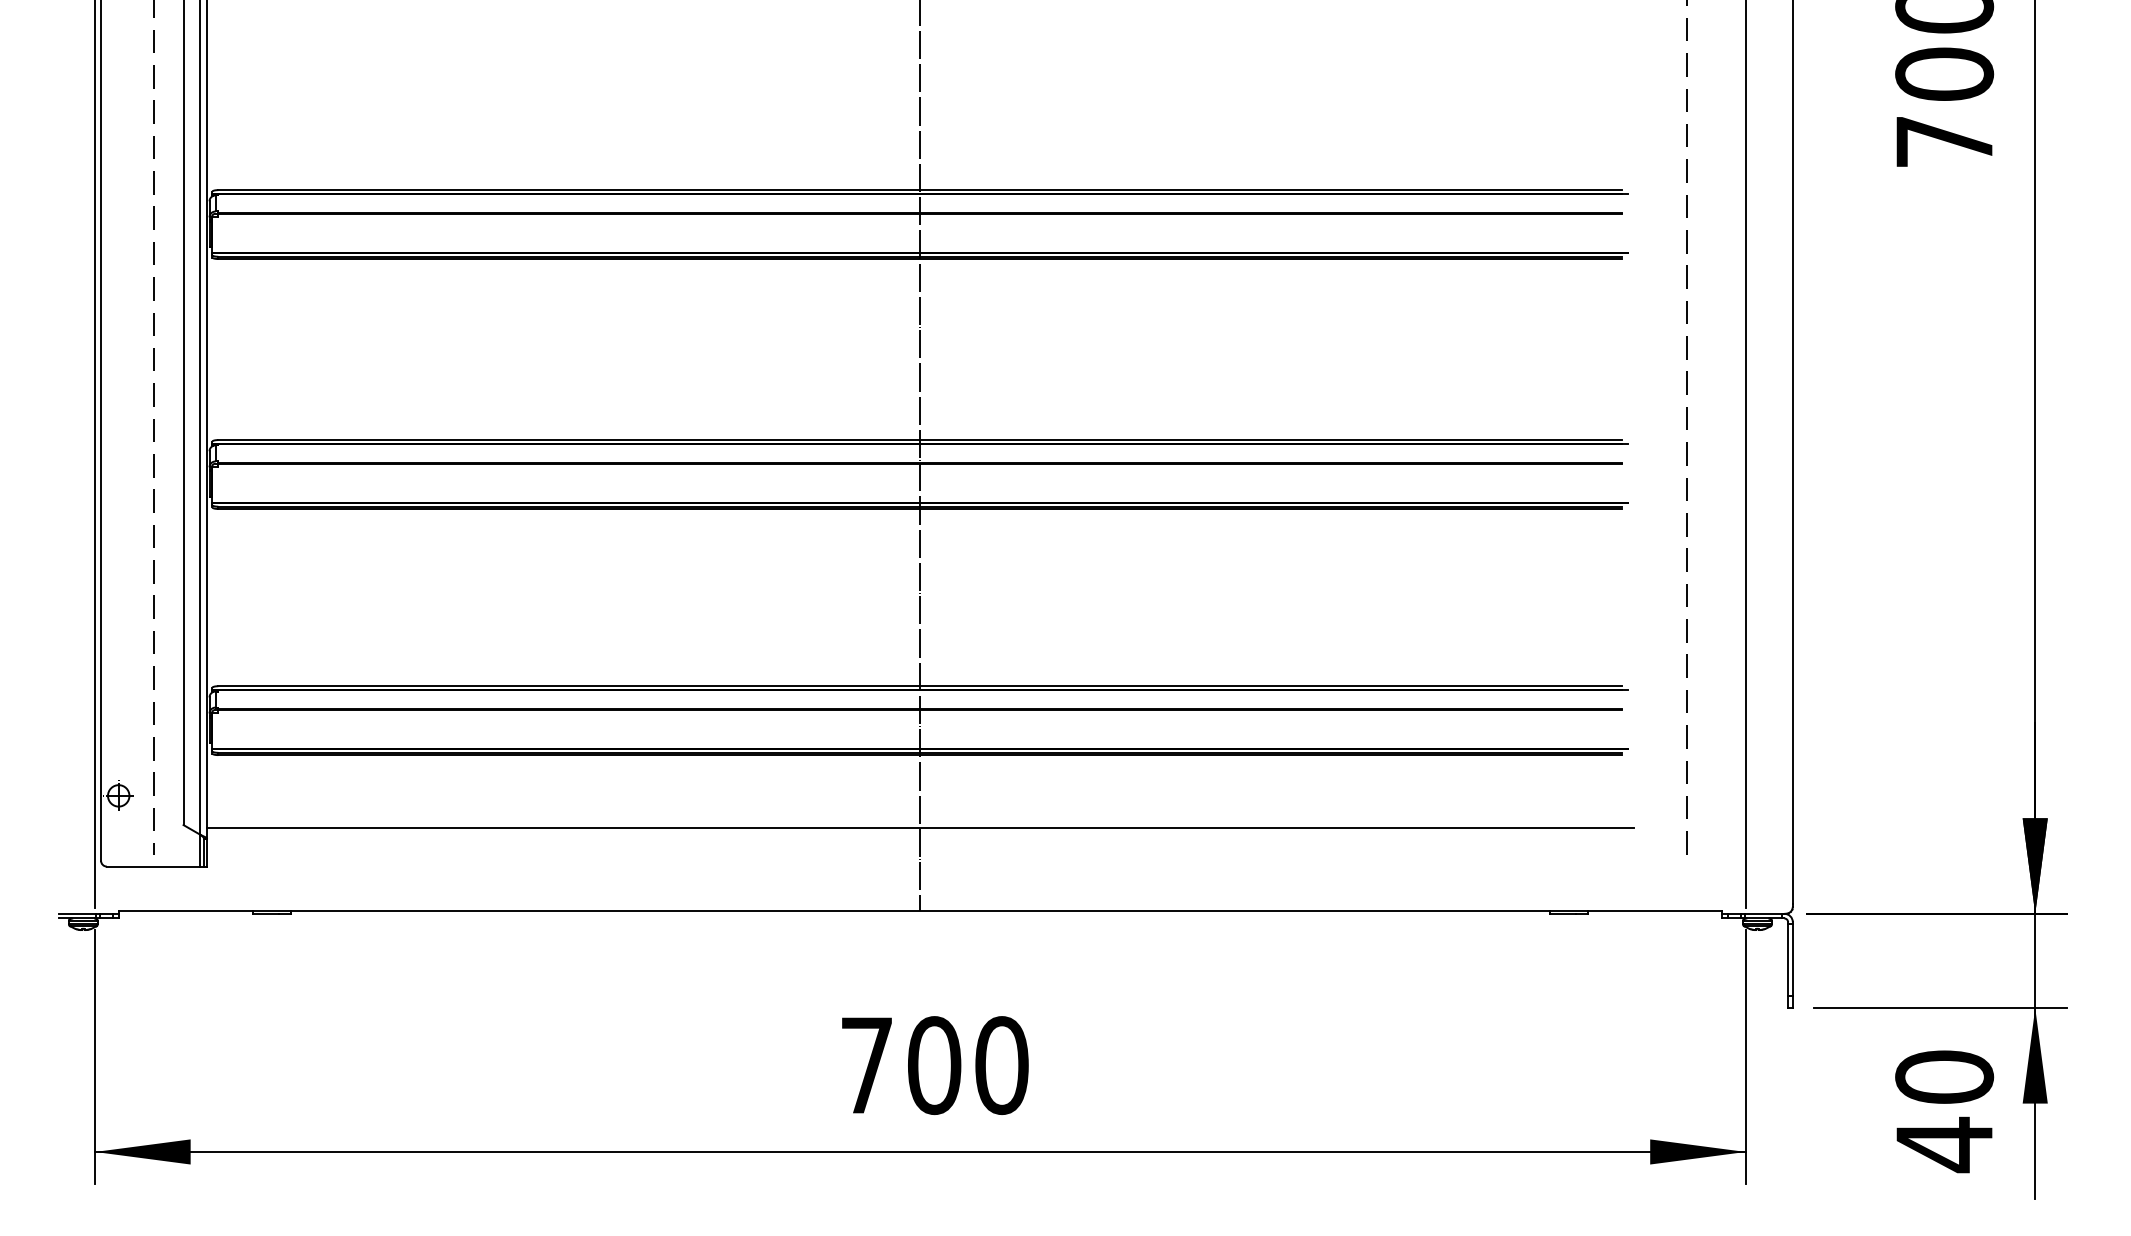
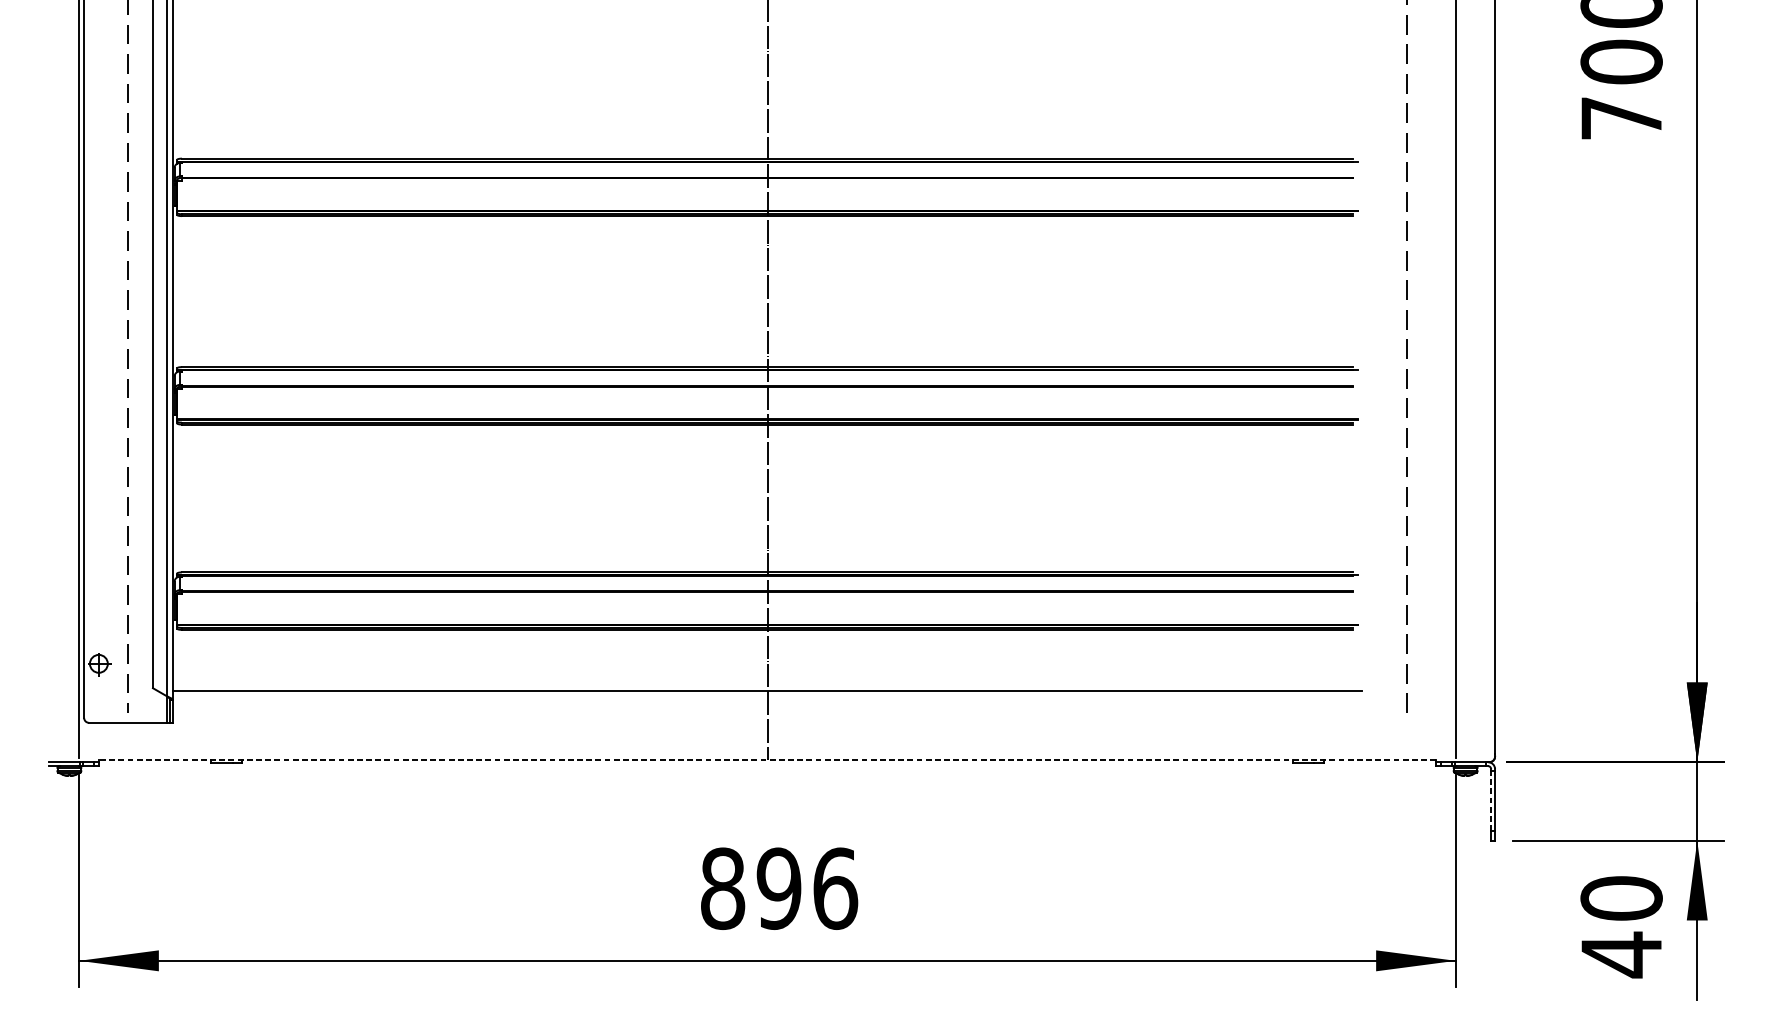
line: (920, 910) -> (767, 759), solid -> dashed
line: (1788, 960) -> (1491, 801), solid -> dashed
text: (934, 1065) -> (779, 888), 700 -> 896

